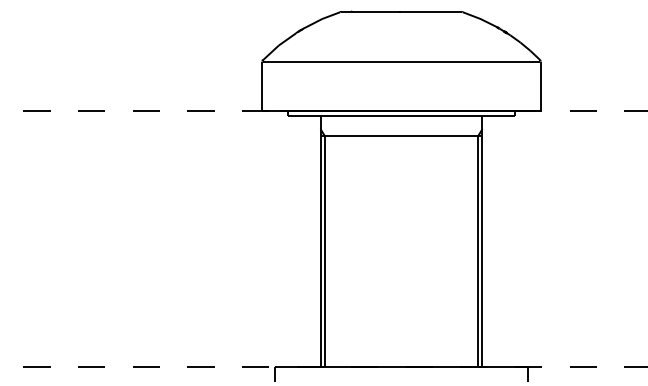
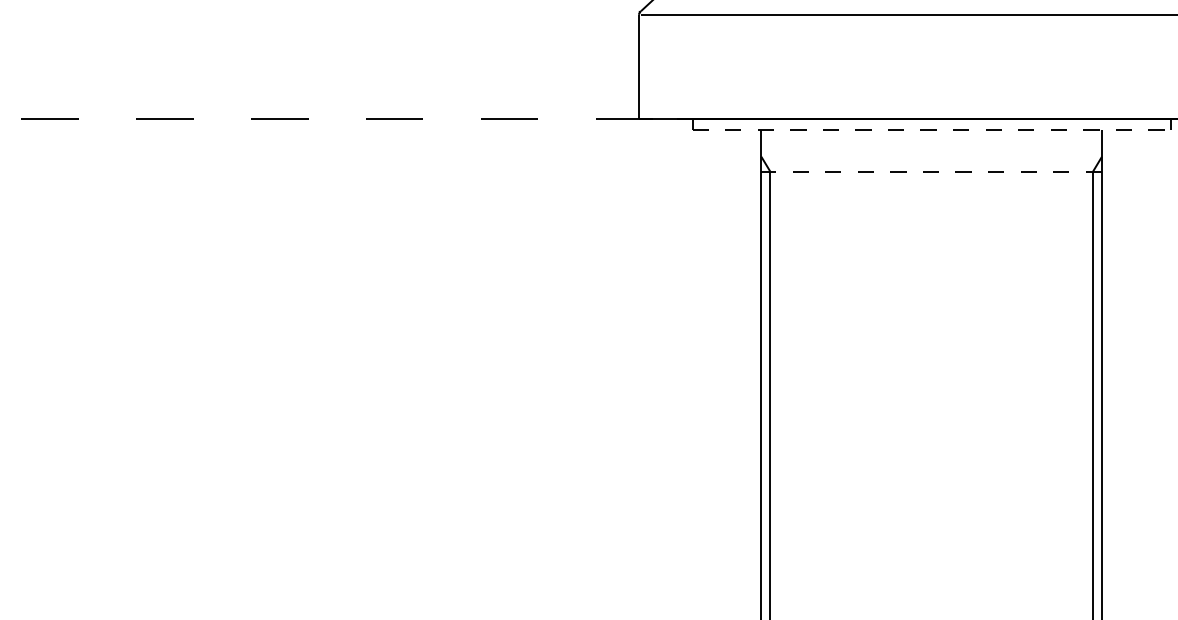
line: (401, 116) -> (931, 130), solid -> dashed
line: (401, 136) -> (931, 172), solid -> dashed

